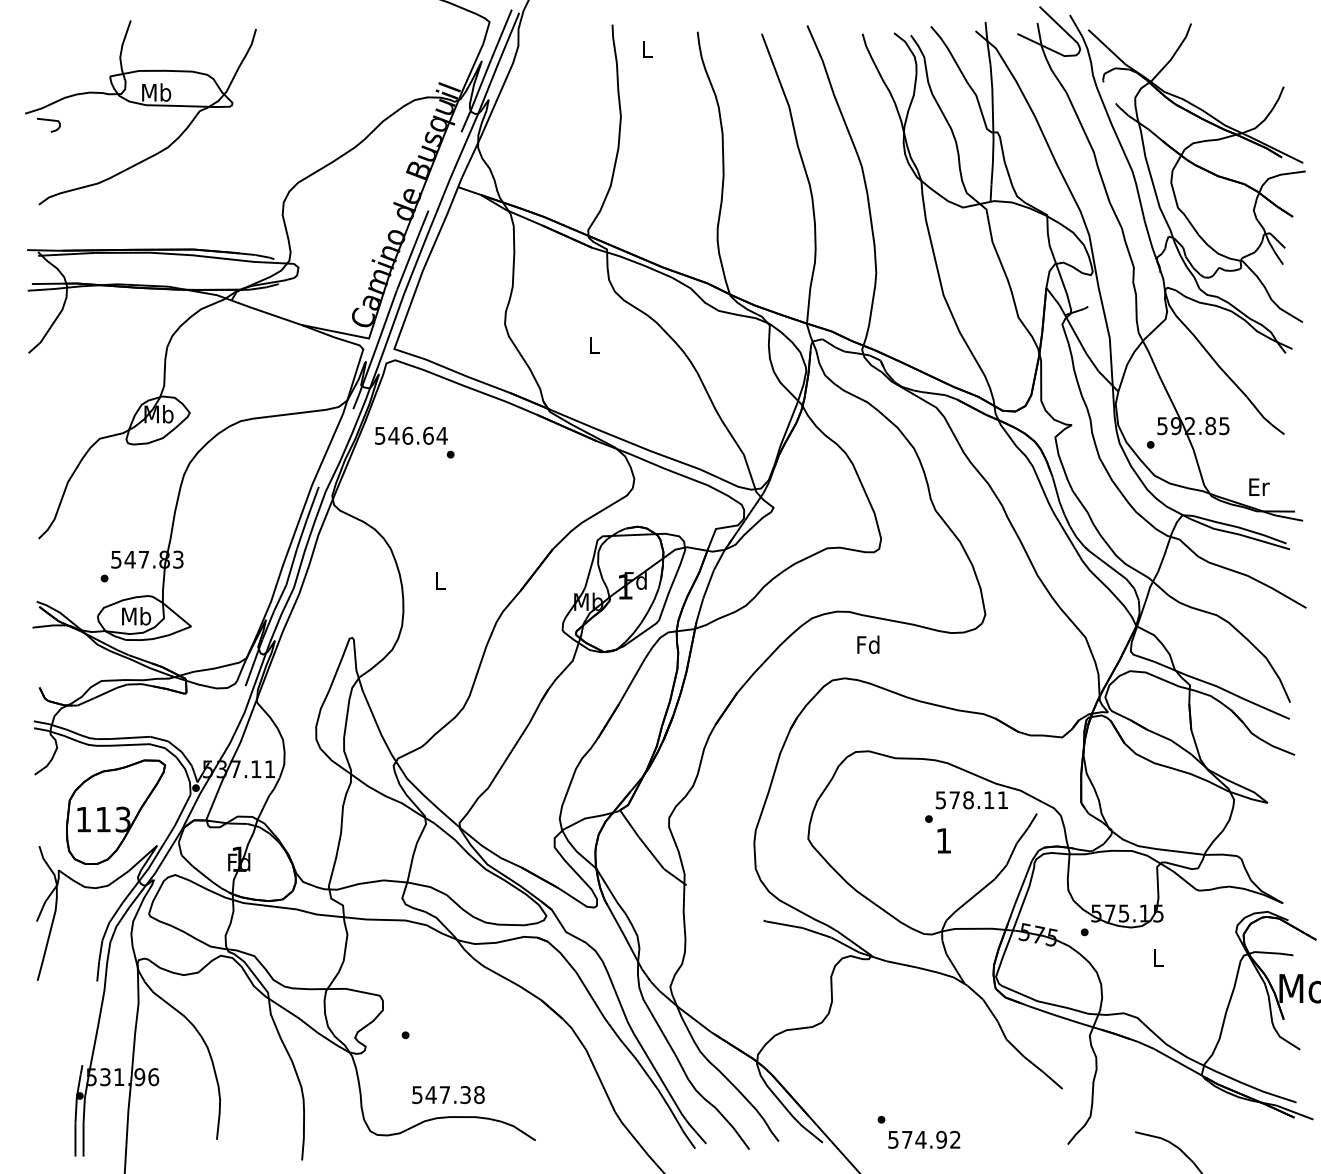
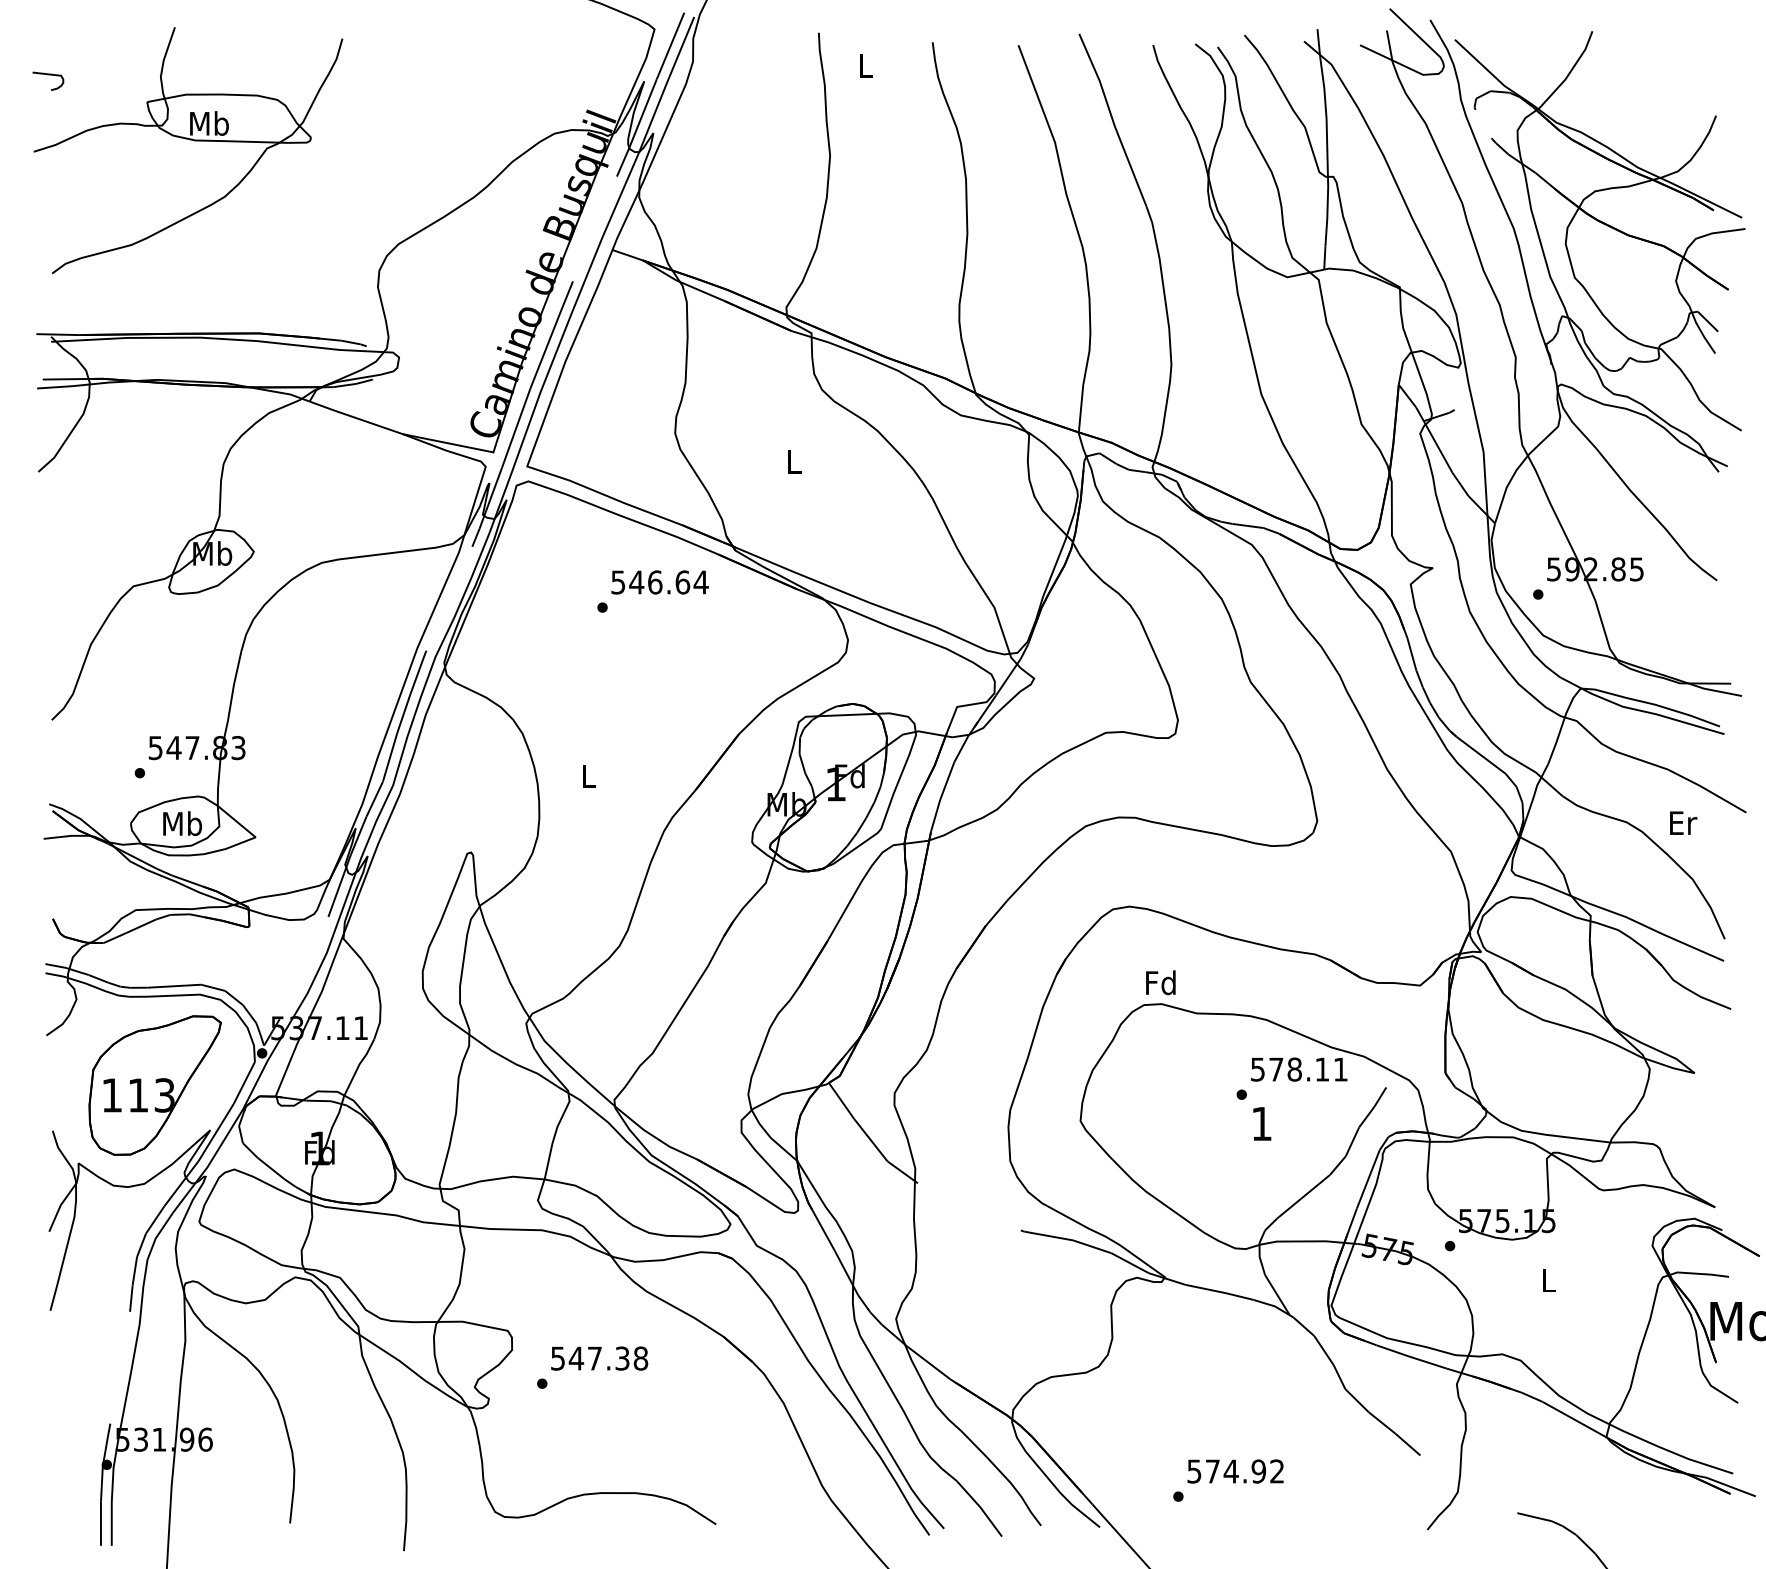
curve: (48, 120) -> (48, 75), moved
text: (411, 435) -> (659, 582), moved
text: (1259, 486) -> (1683, 822), moved
text: (868, 644) -> (1160, 982), moved
text: (448, 1094) -> (599, 1358), moved
text: (924, 1139) -> (1235, 1471), moved

